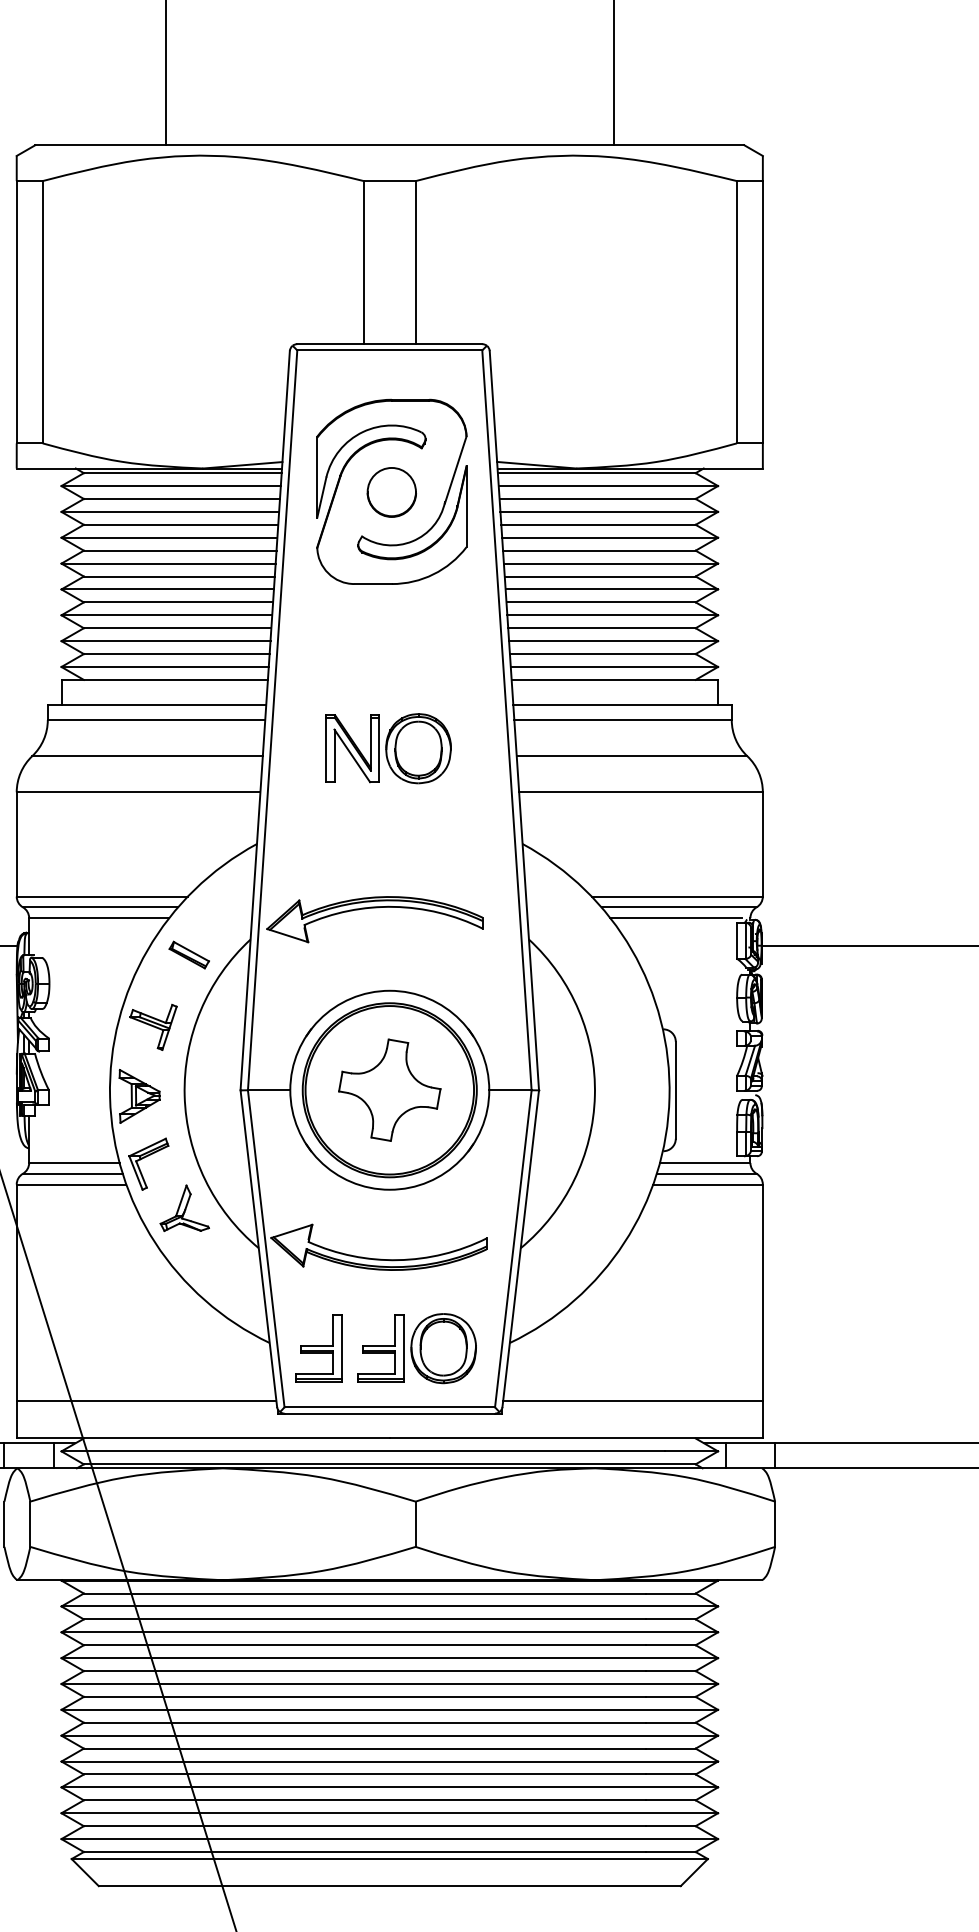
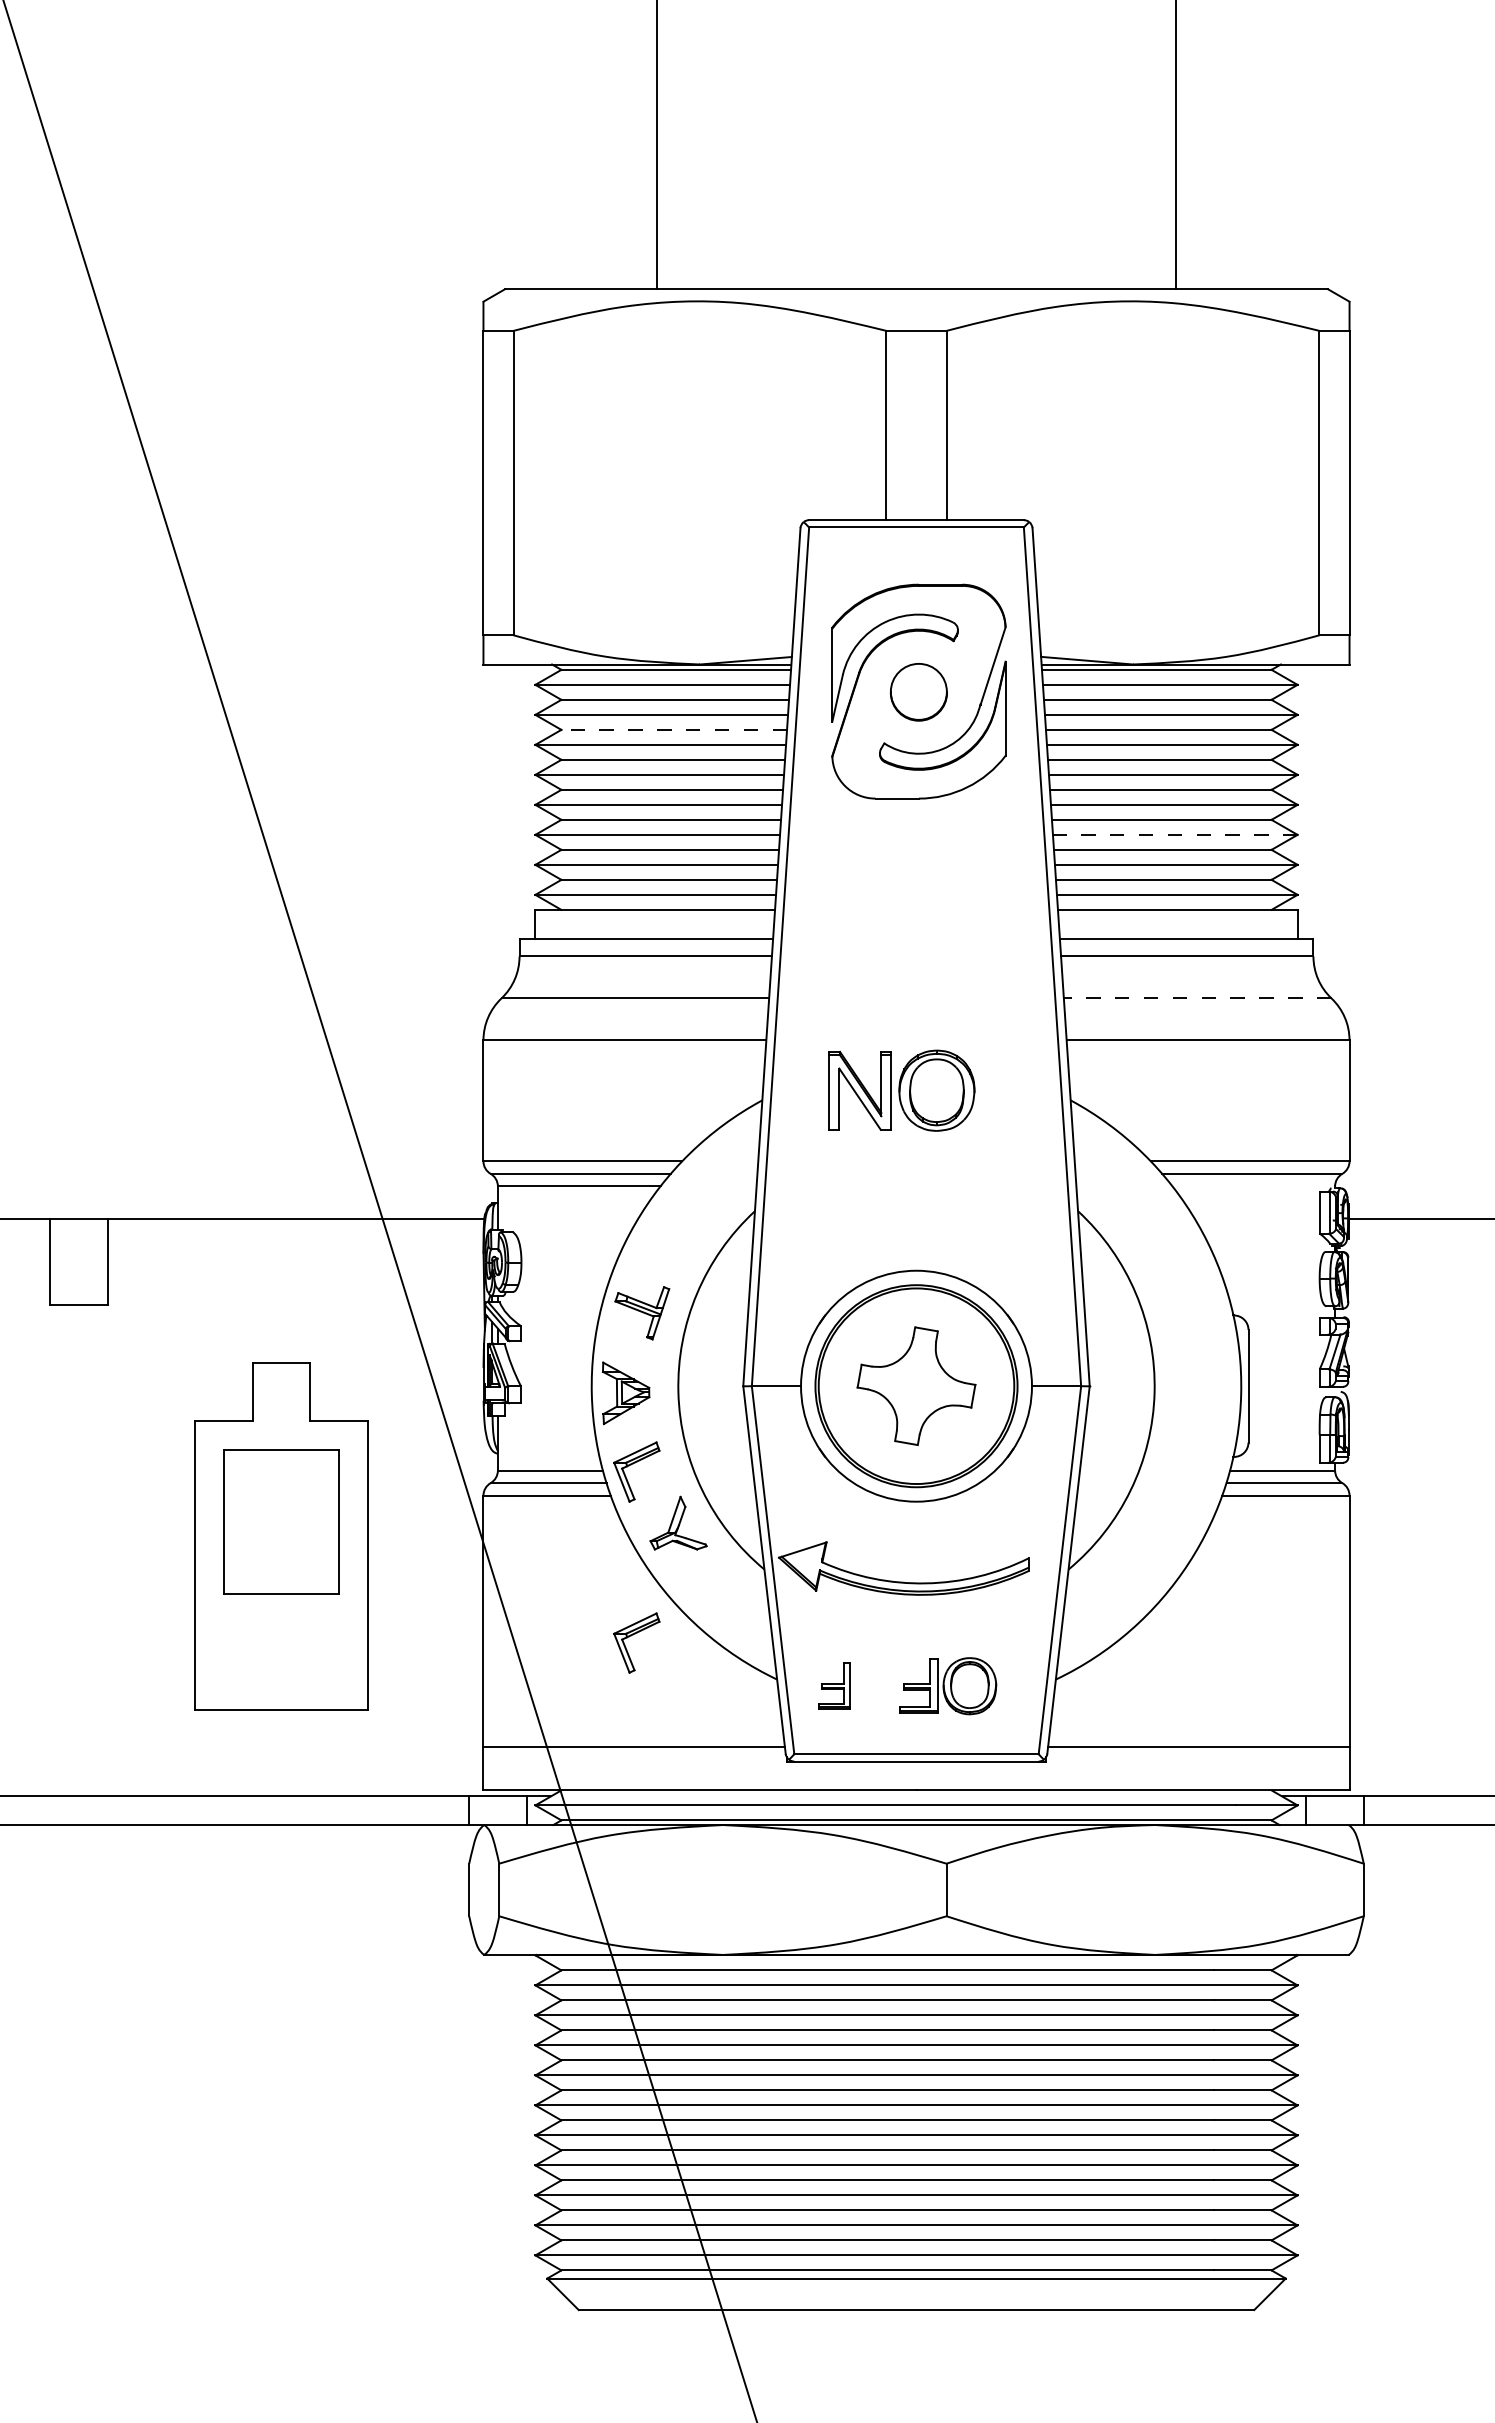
line: (181, 524) -> (674, 729), solid -> dashed
line: (612, 614) -> (1174, 834), solid -> dashed
part: (388, 748) -> (901, 1090), moved
line: (631, 756) -> (1197, 998), solid -> dashed
part: (372, 908) -> (896, 1175), removed
line: (675, 918) -> (1248, 1186), removed
part: (189, 954) -> (683, 1228), removed
part: (145, 1305) -> (633, 1635), added
part: (319, 1348) -> (834, 1685), size x0.6
part: (417, 1348) -> (948, 1686), size x0.7

